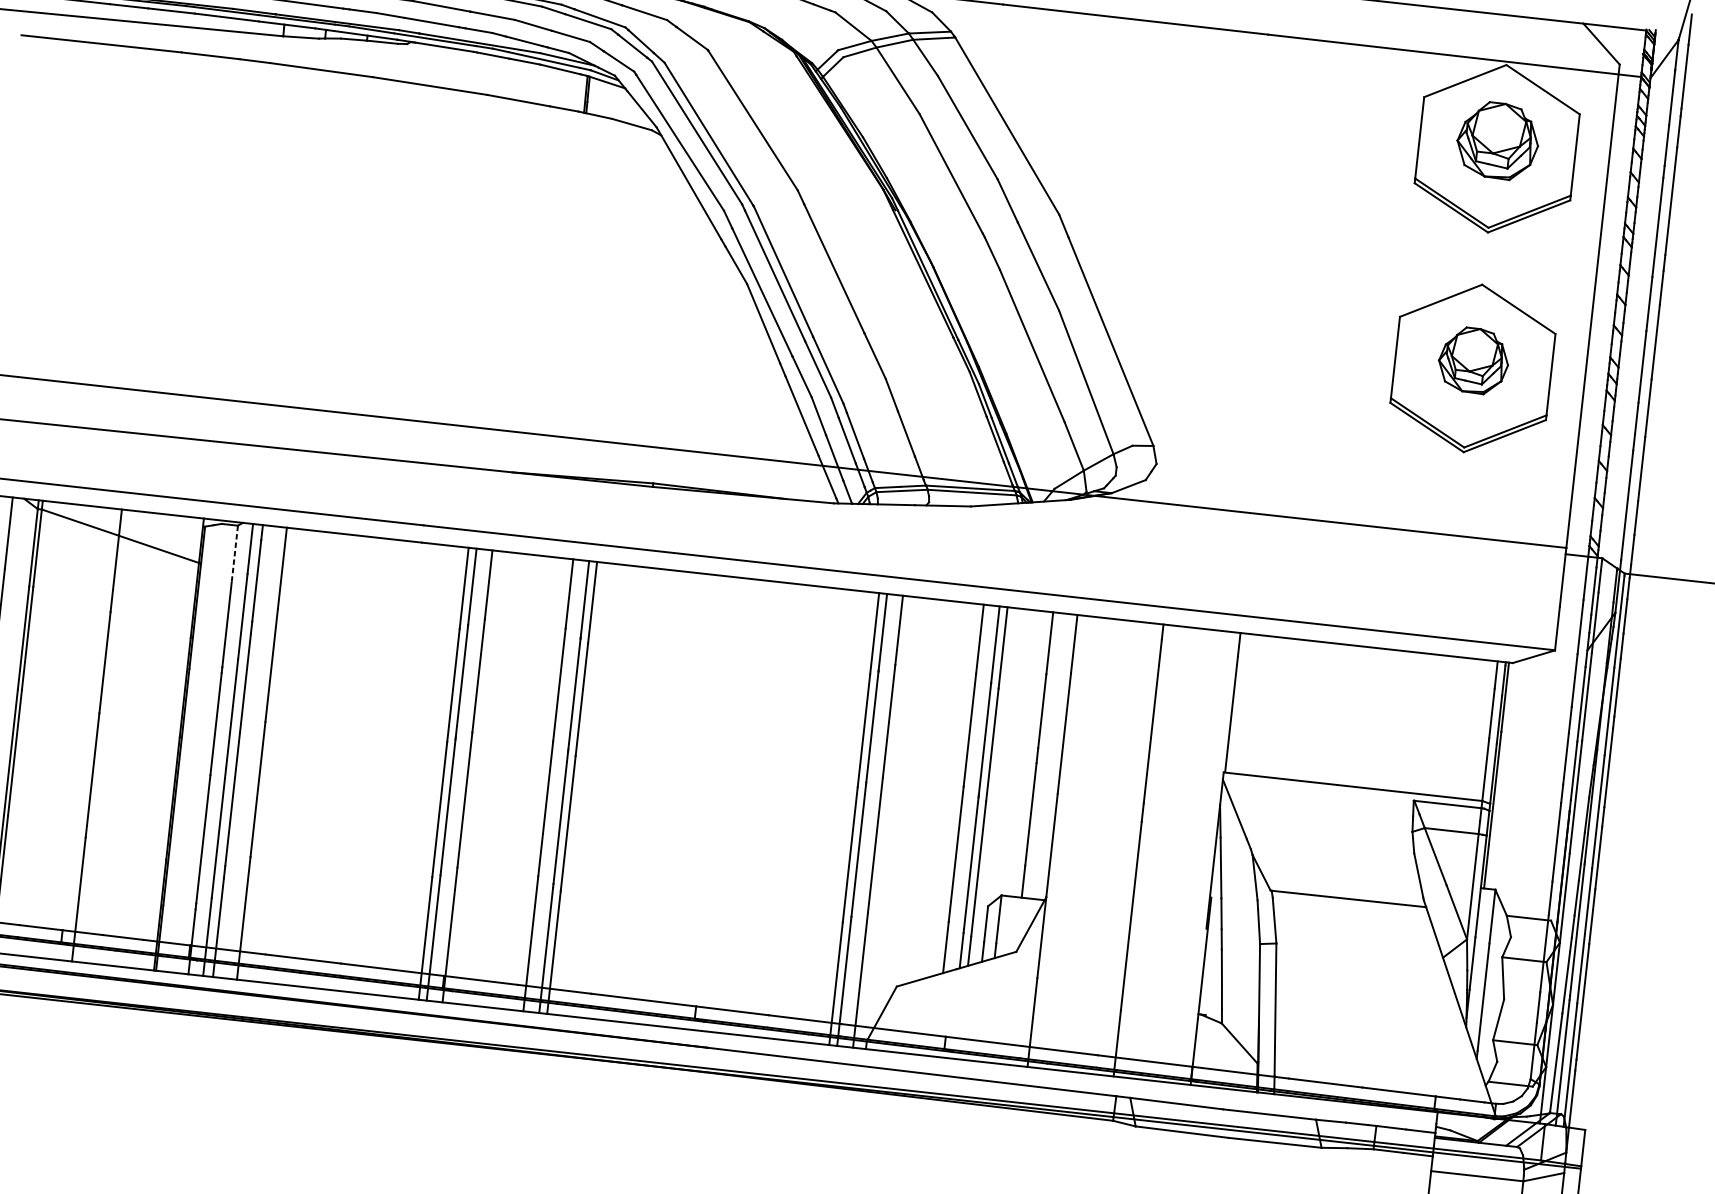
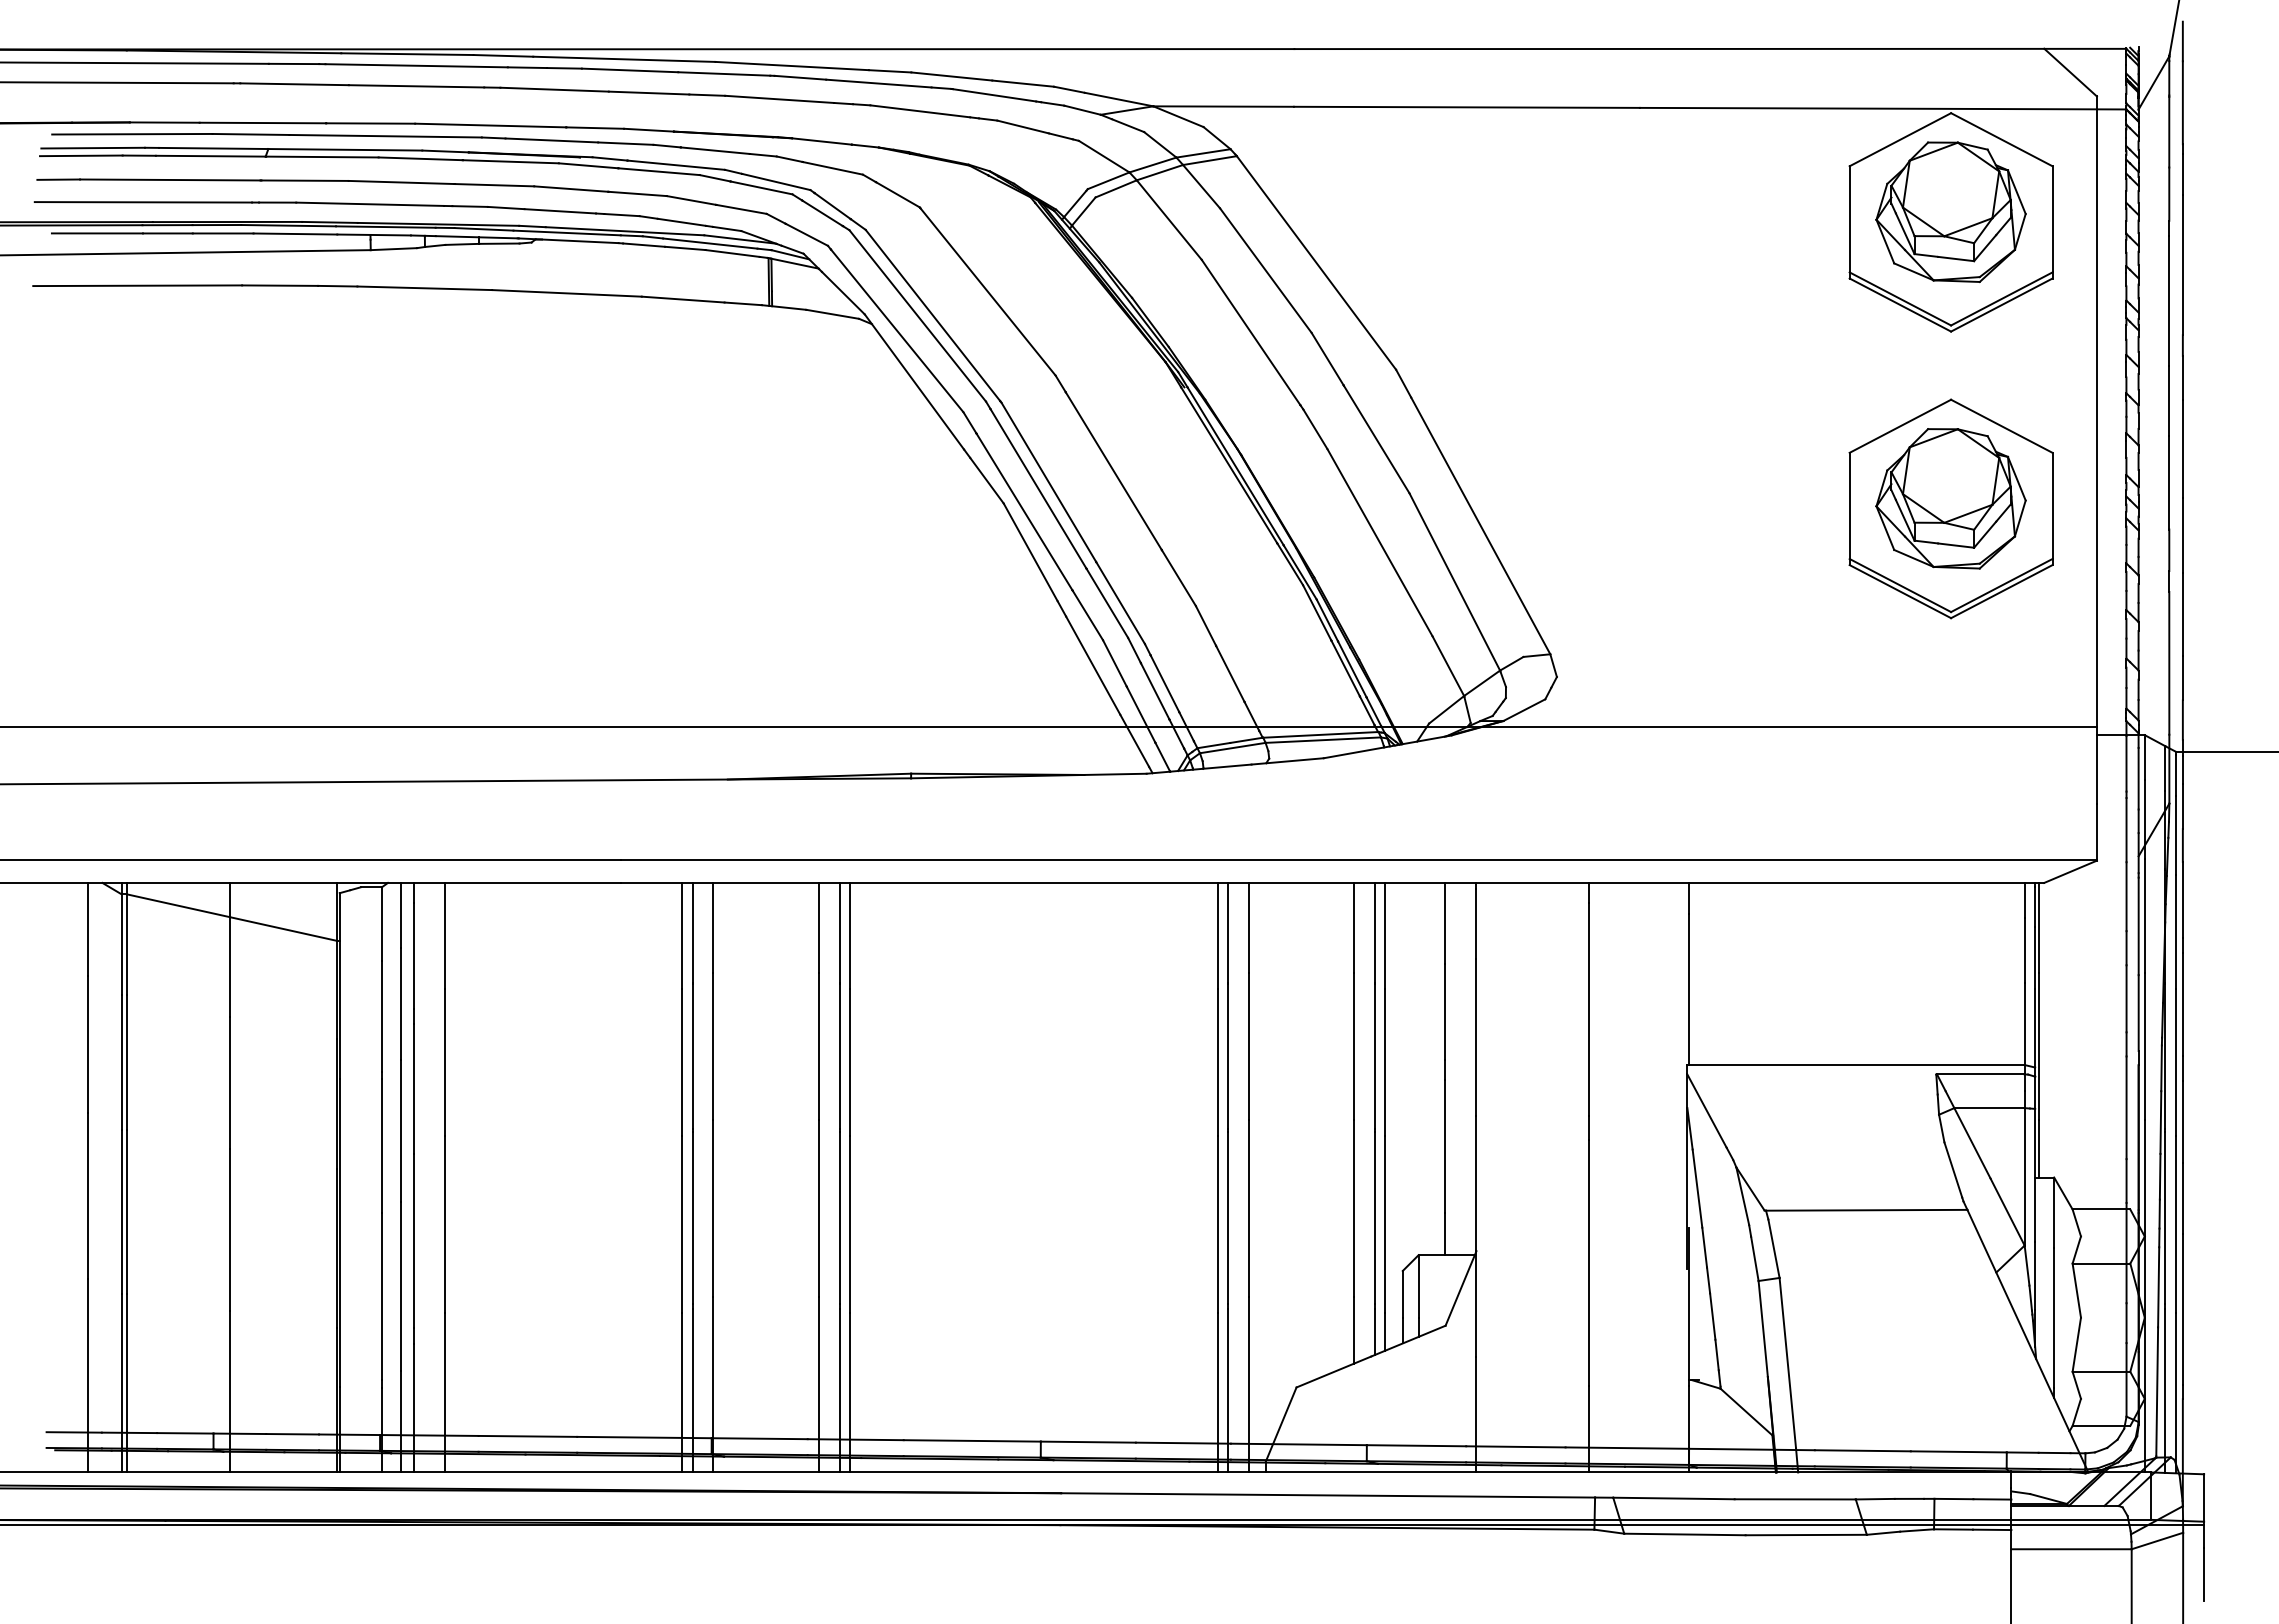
part: (1497, 140) -> (1950, 211), size x1.43
part: (1473, 360) -> (1950, 498), size x1.67
line: (234, 554) -> (381, 924), dashed -> solid

